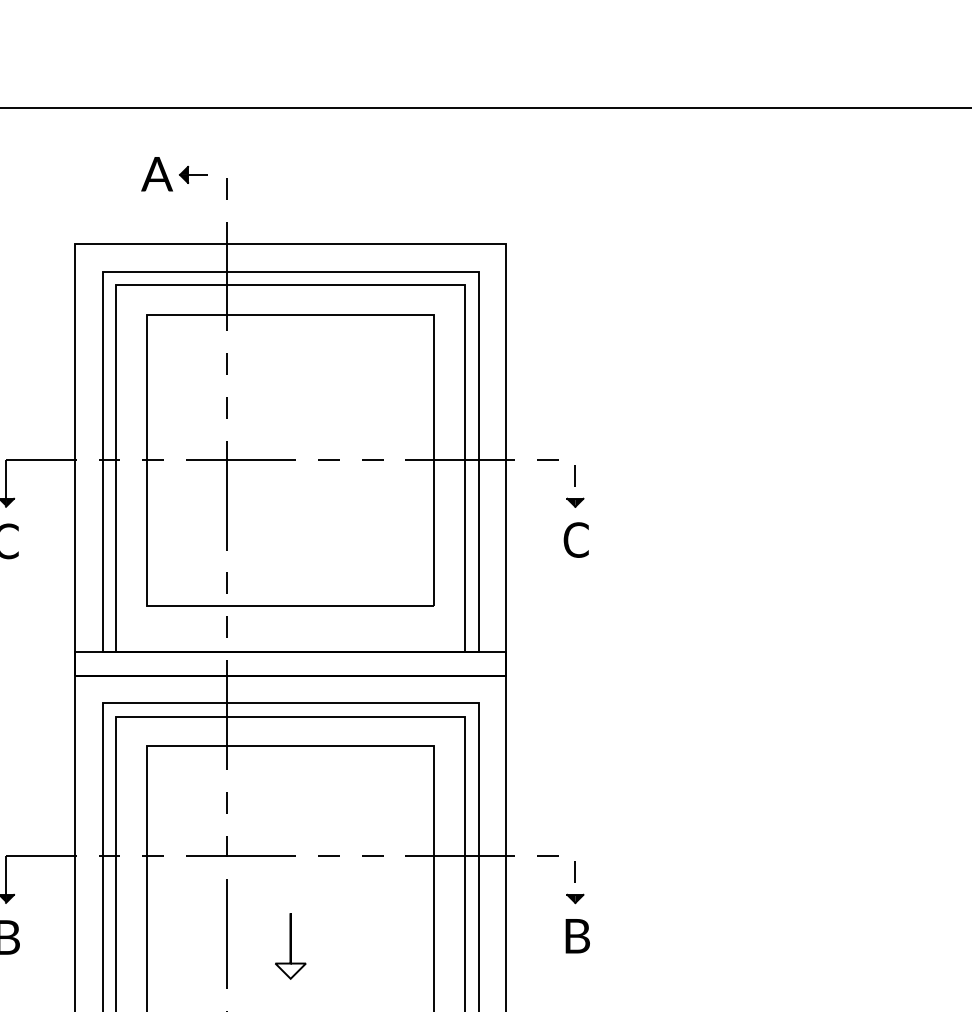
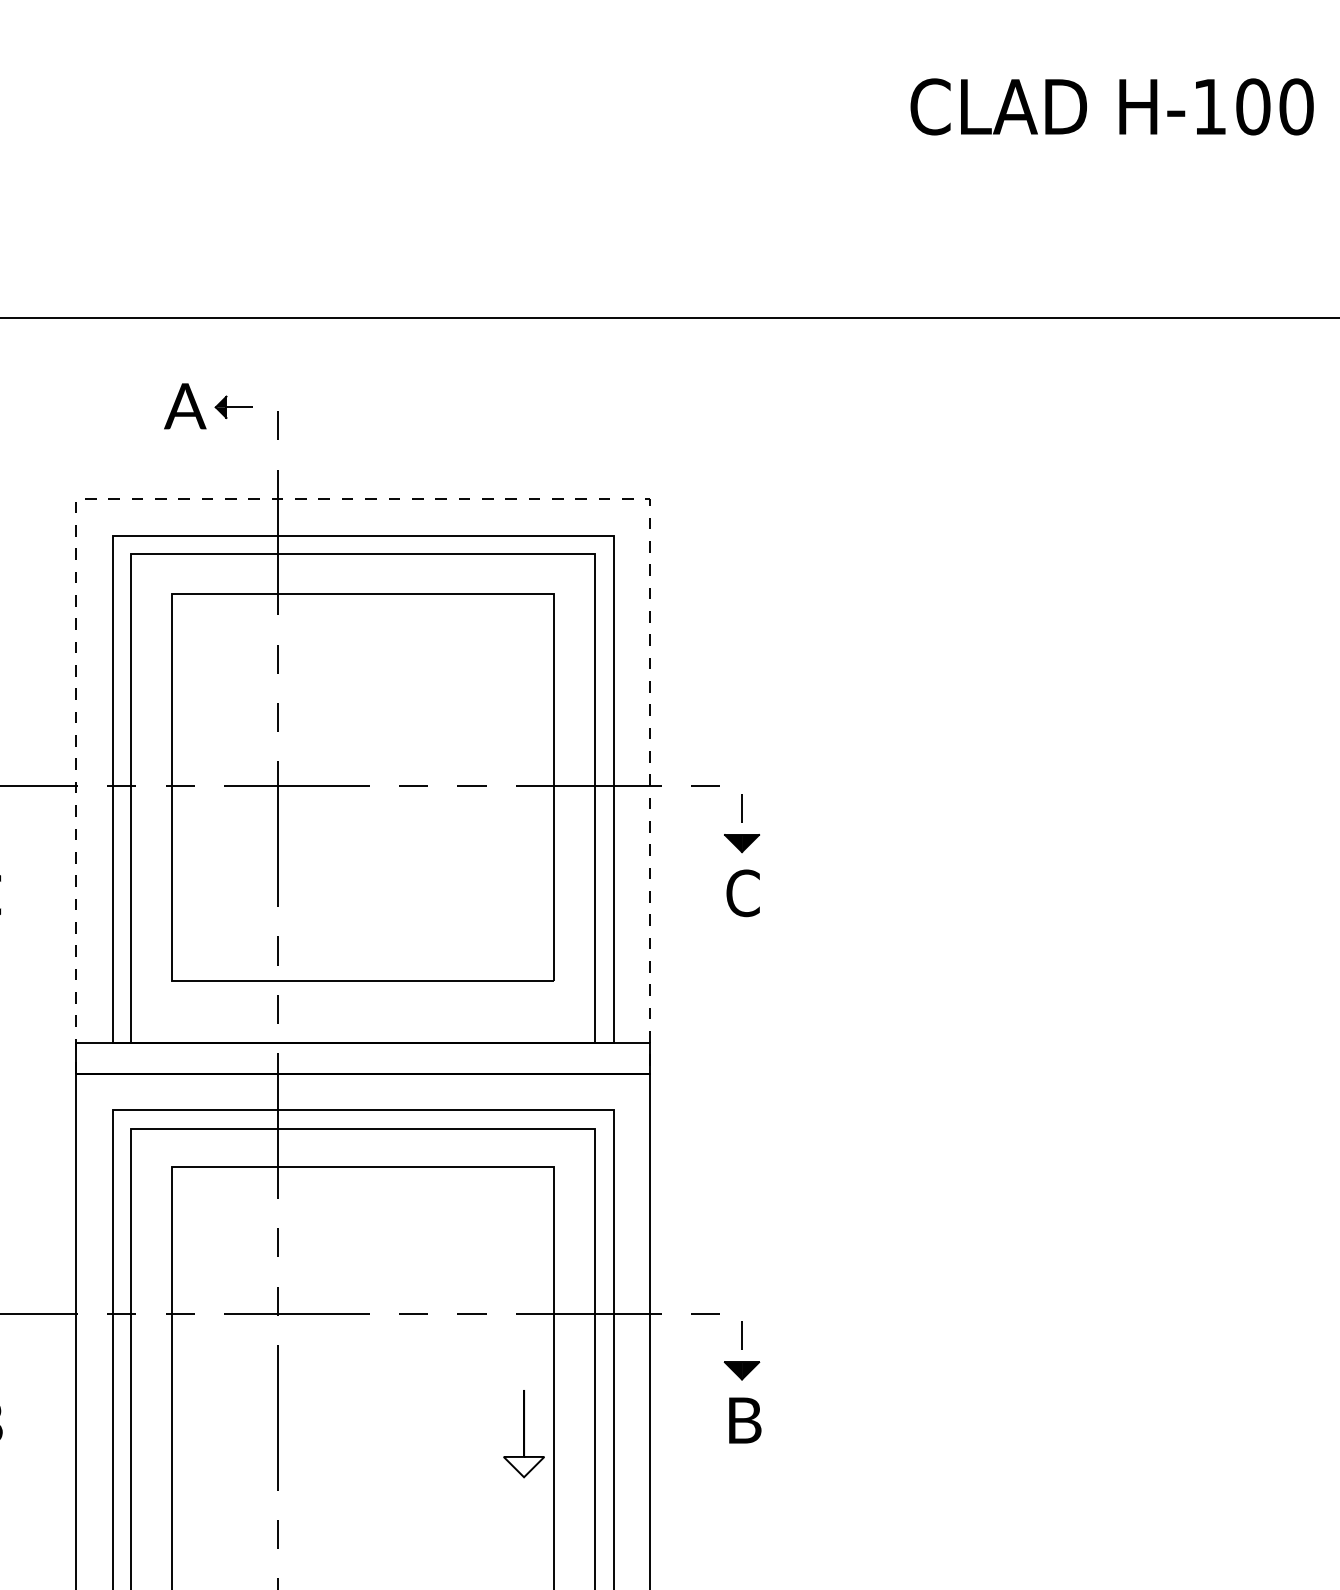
line: (291, 244) -> (363, 499), solid -> dashed
part: (575, 502) -> (741, 843), size x1.6
part: (575, 898) -> (741, 1370), size x1.6
part: (290, 946) -> (523, 1434), moved

